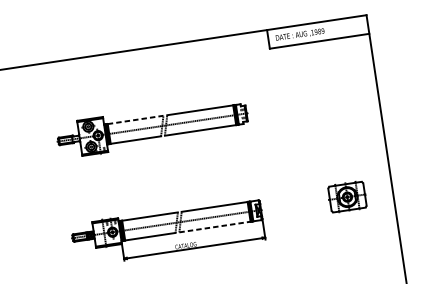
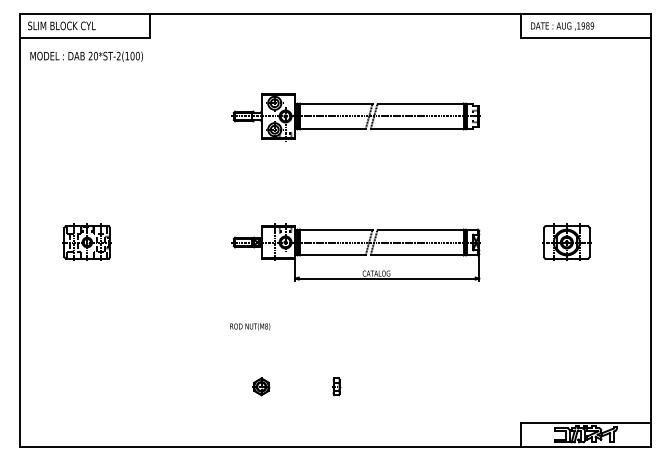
line: (135, 119) -> (336, 103), dashed -> solid
part: (347, 196) -> (566, 241), moved
line: (215, 227) -> (417, 255), dashed -> solid

